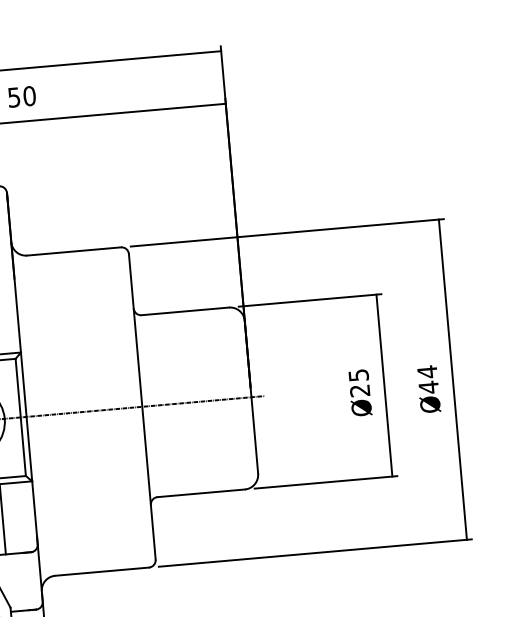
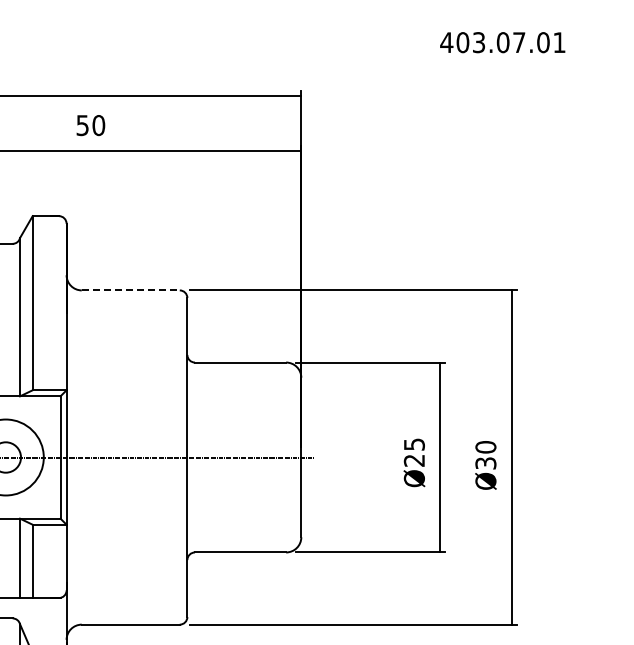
line: (73, 251) -> (130, 290), solid -> dashed
text: (427, 379) -> (485, 455), Ø44 -> Ø30

